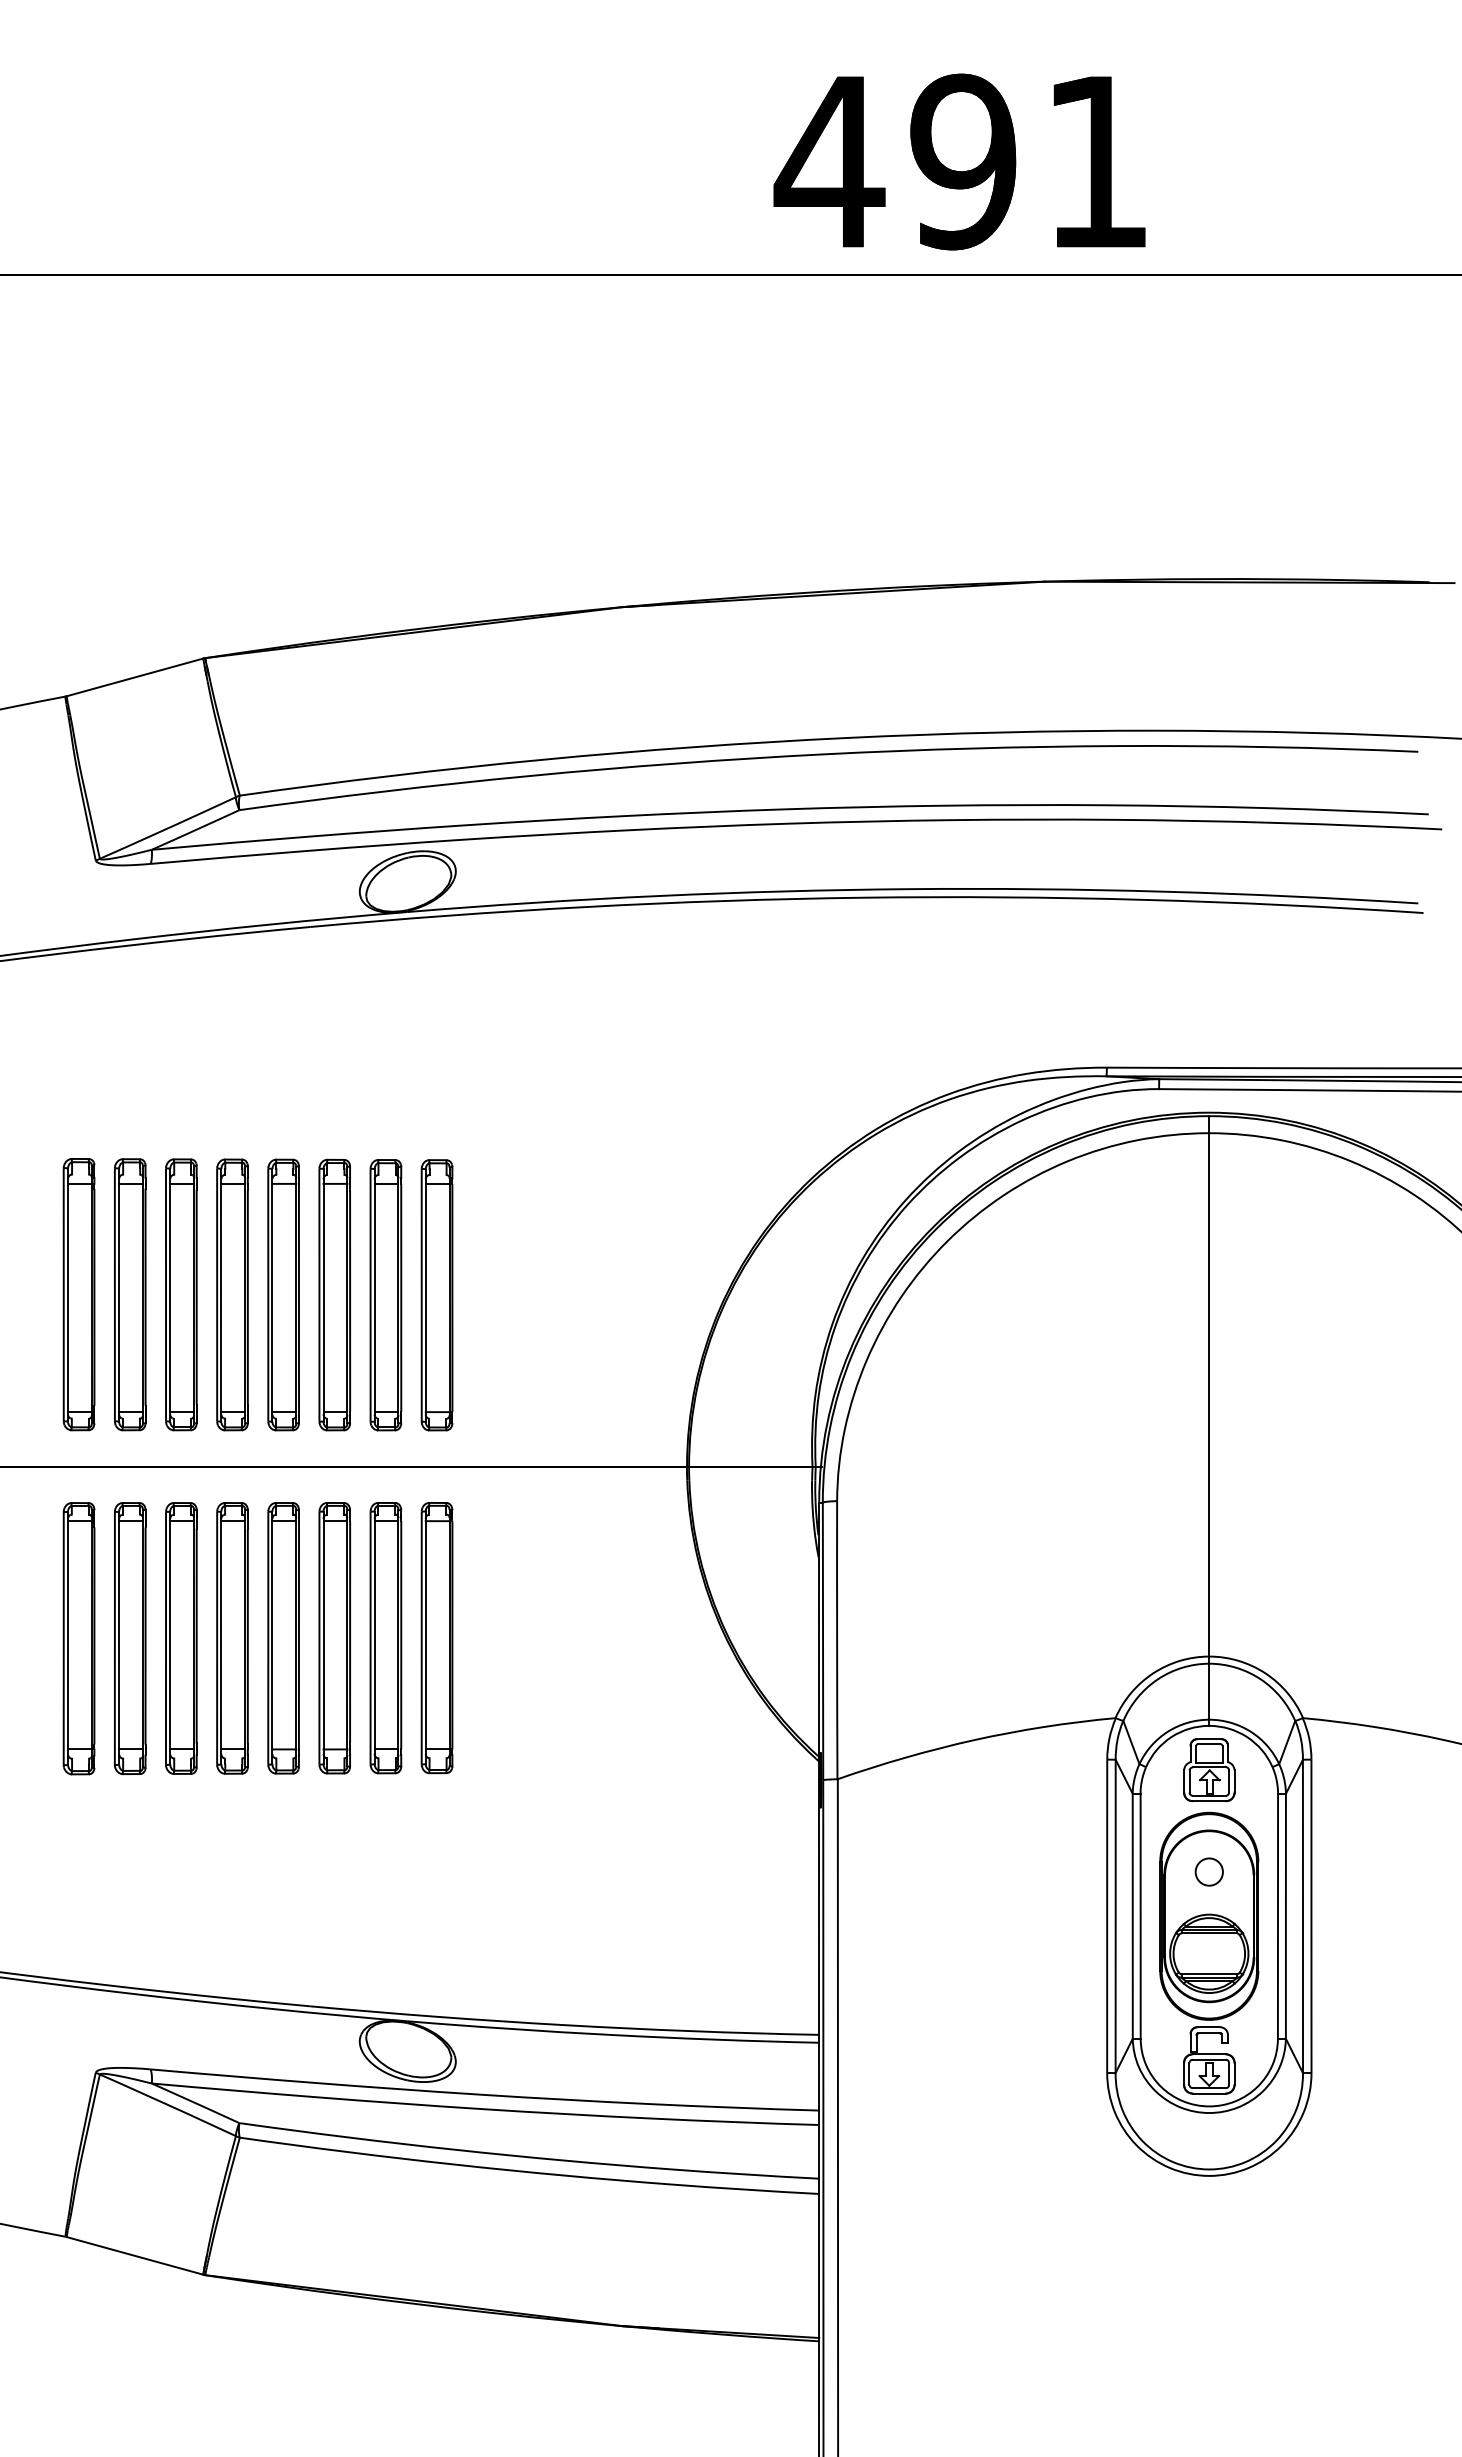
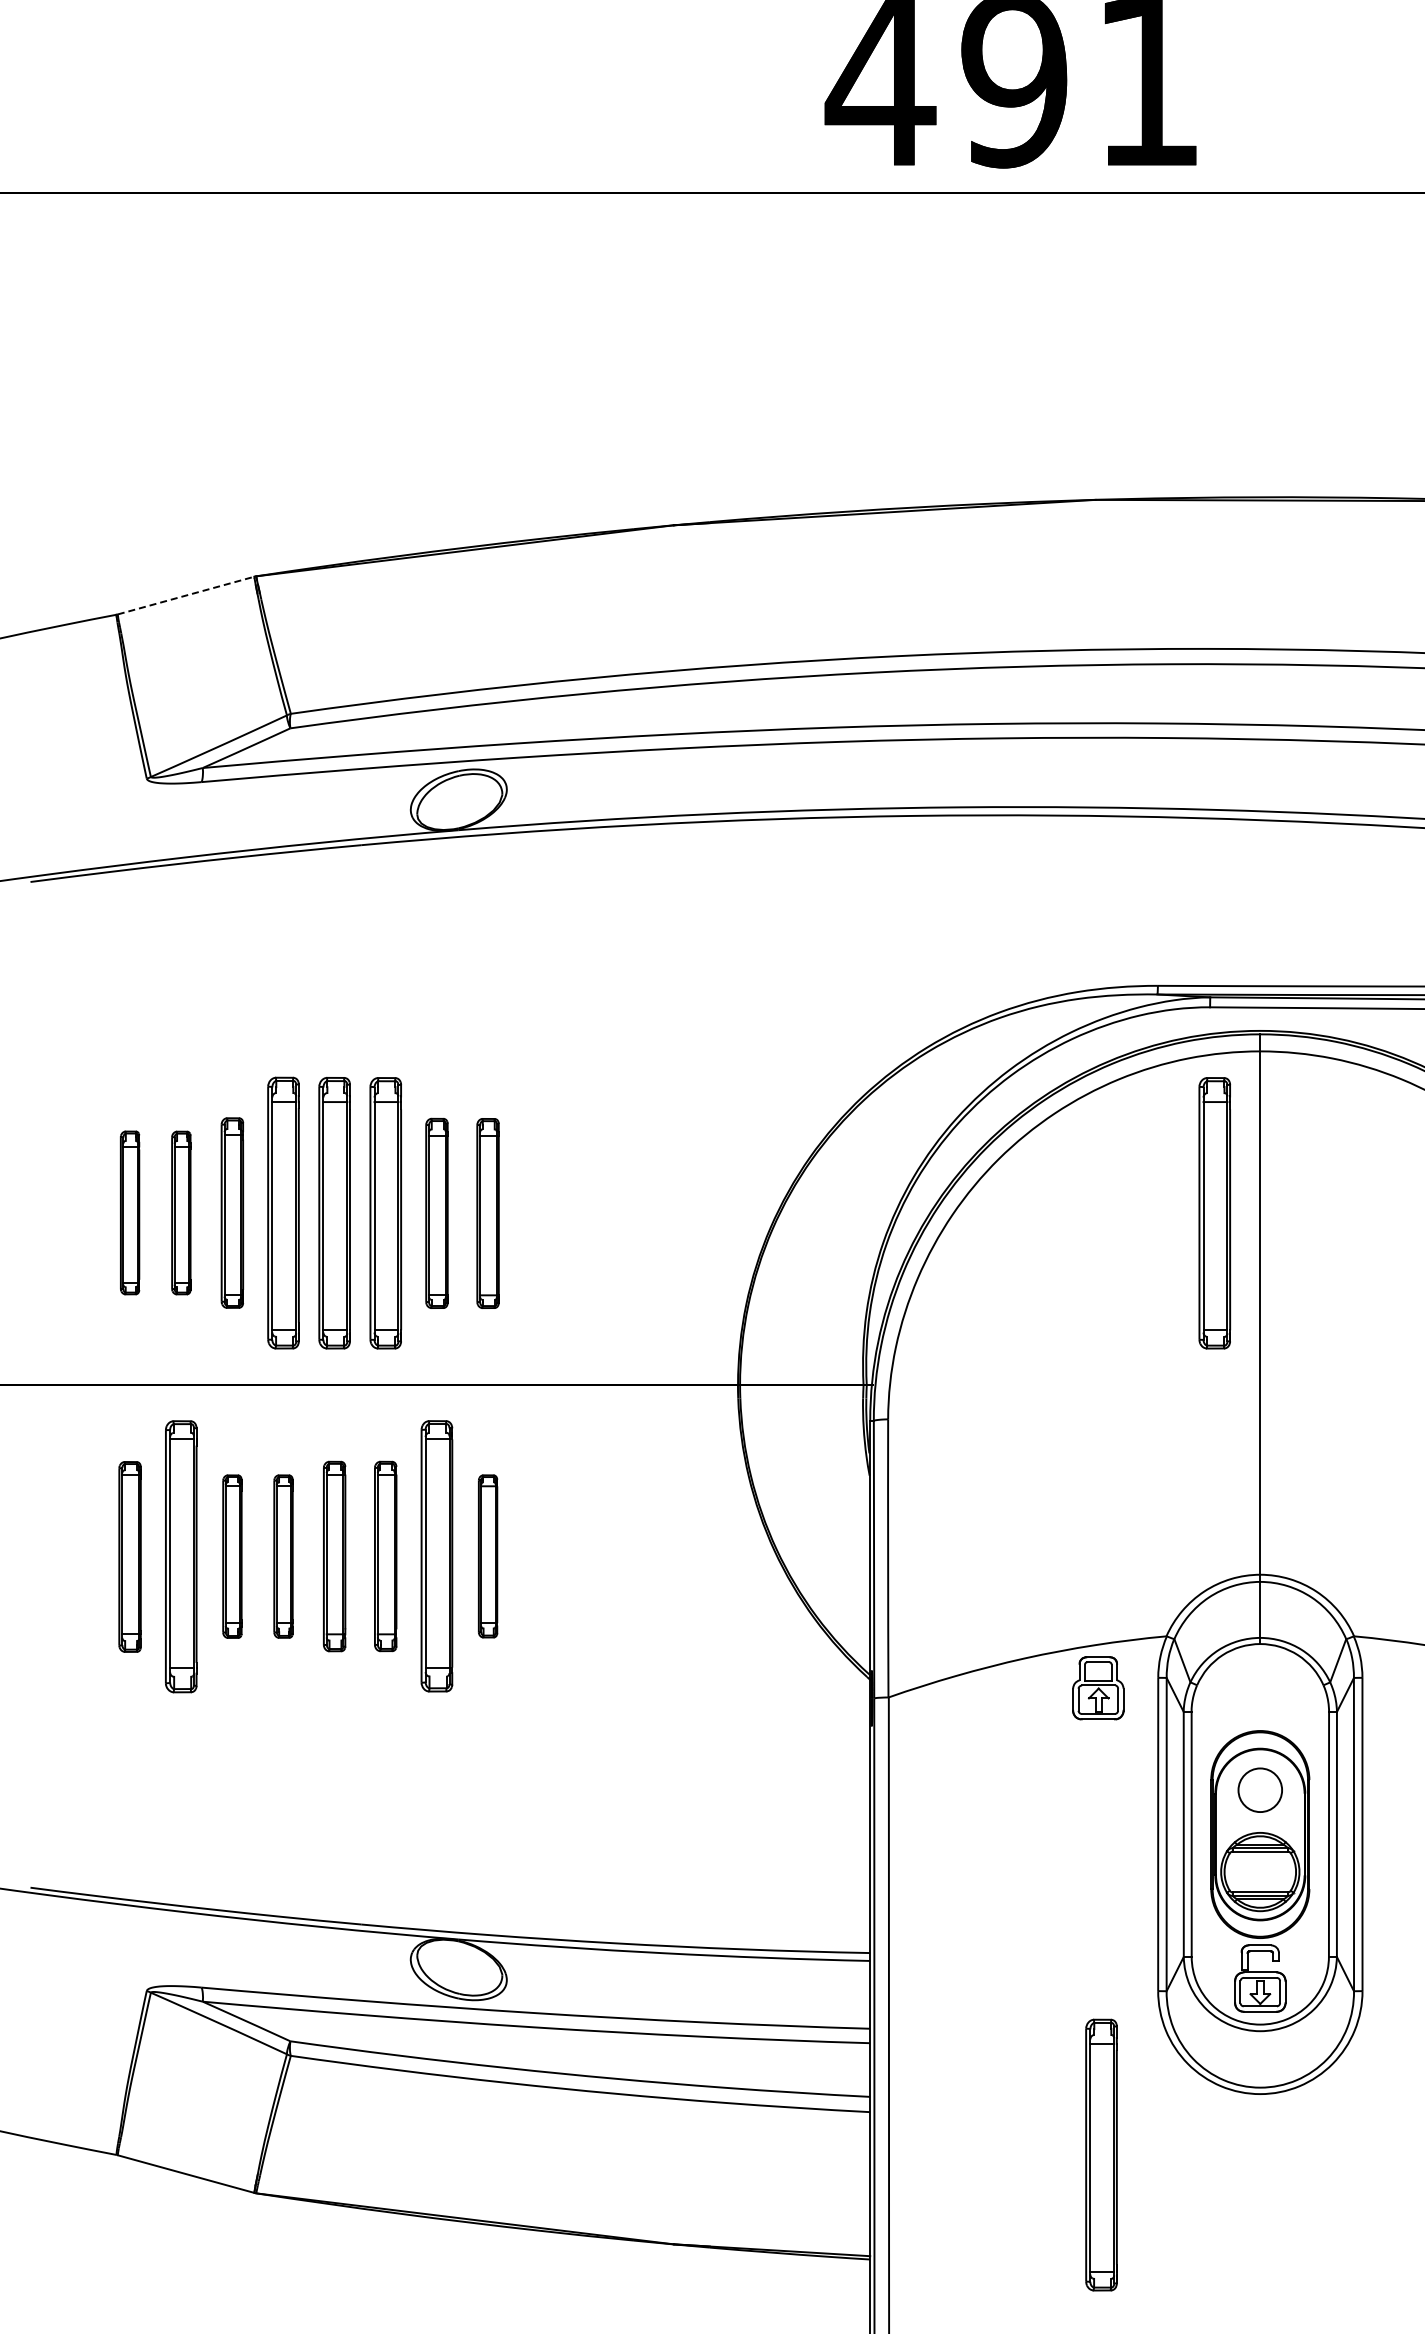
line: (135, 677) -> (186, 595), solid -> dashed
part: (78, 1294) -> (129, 1212), size x0.6
part: (130, 1294) -> (181, 1212), size x0.6
part: (181, 1294) -> (232, 1212), size x0.7
part: (1163, 1294) -> (1214, 1212), added
part: (385, 1295) -> (436, 1213), size x0.7
part: (436, 1295) -> (487, 1213), size x0.7
part: (78, 1638) -> (129, 1556), size x0.7
part: (181, 1638) -> (232, 1556), size x0.6
part: (232, 1638) -> (283, 1556), size x0.6
part: (283, 1638) -> (334, 1556), size x0.7
part: (334, 1638) -> (385, 1556), size x0.7
part: (436, 1638) -> (487, 1556), size x0.6
part: (1209, 1770) -> (1098, 1688), moved
circle: (1208, 1871) -> (1259, 1789), size x1.6
part: (1050, 2236) -> (1101, 2154), added

